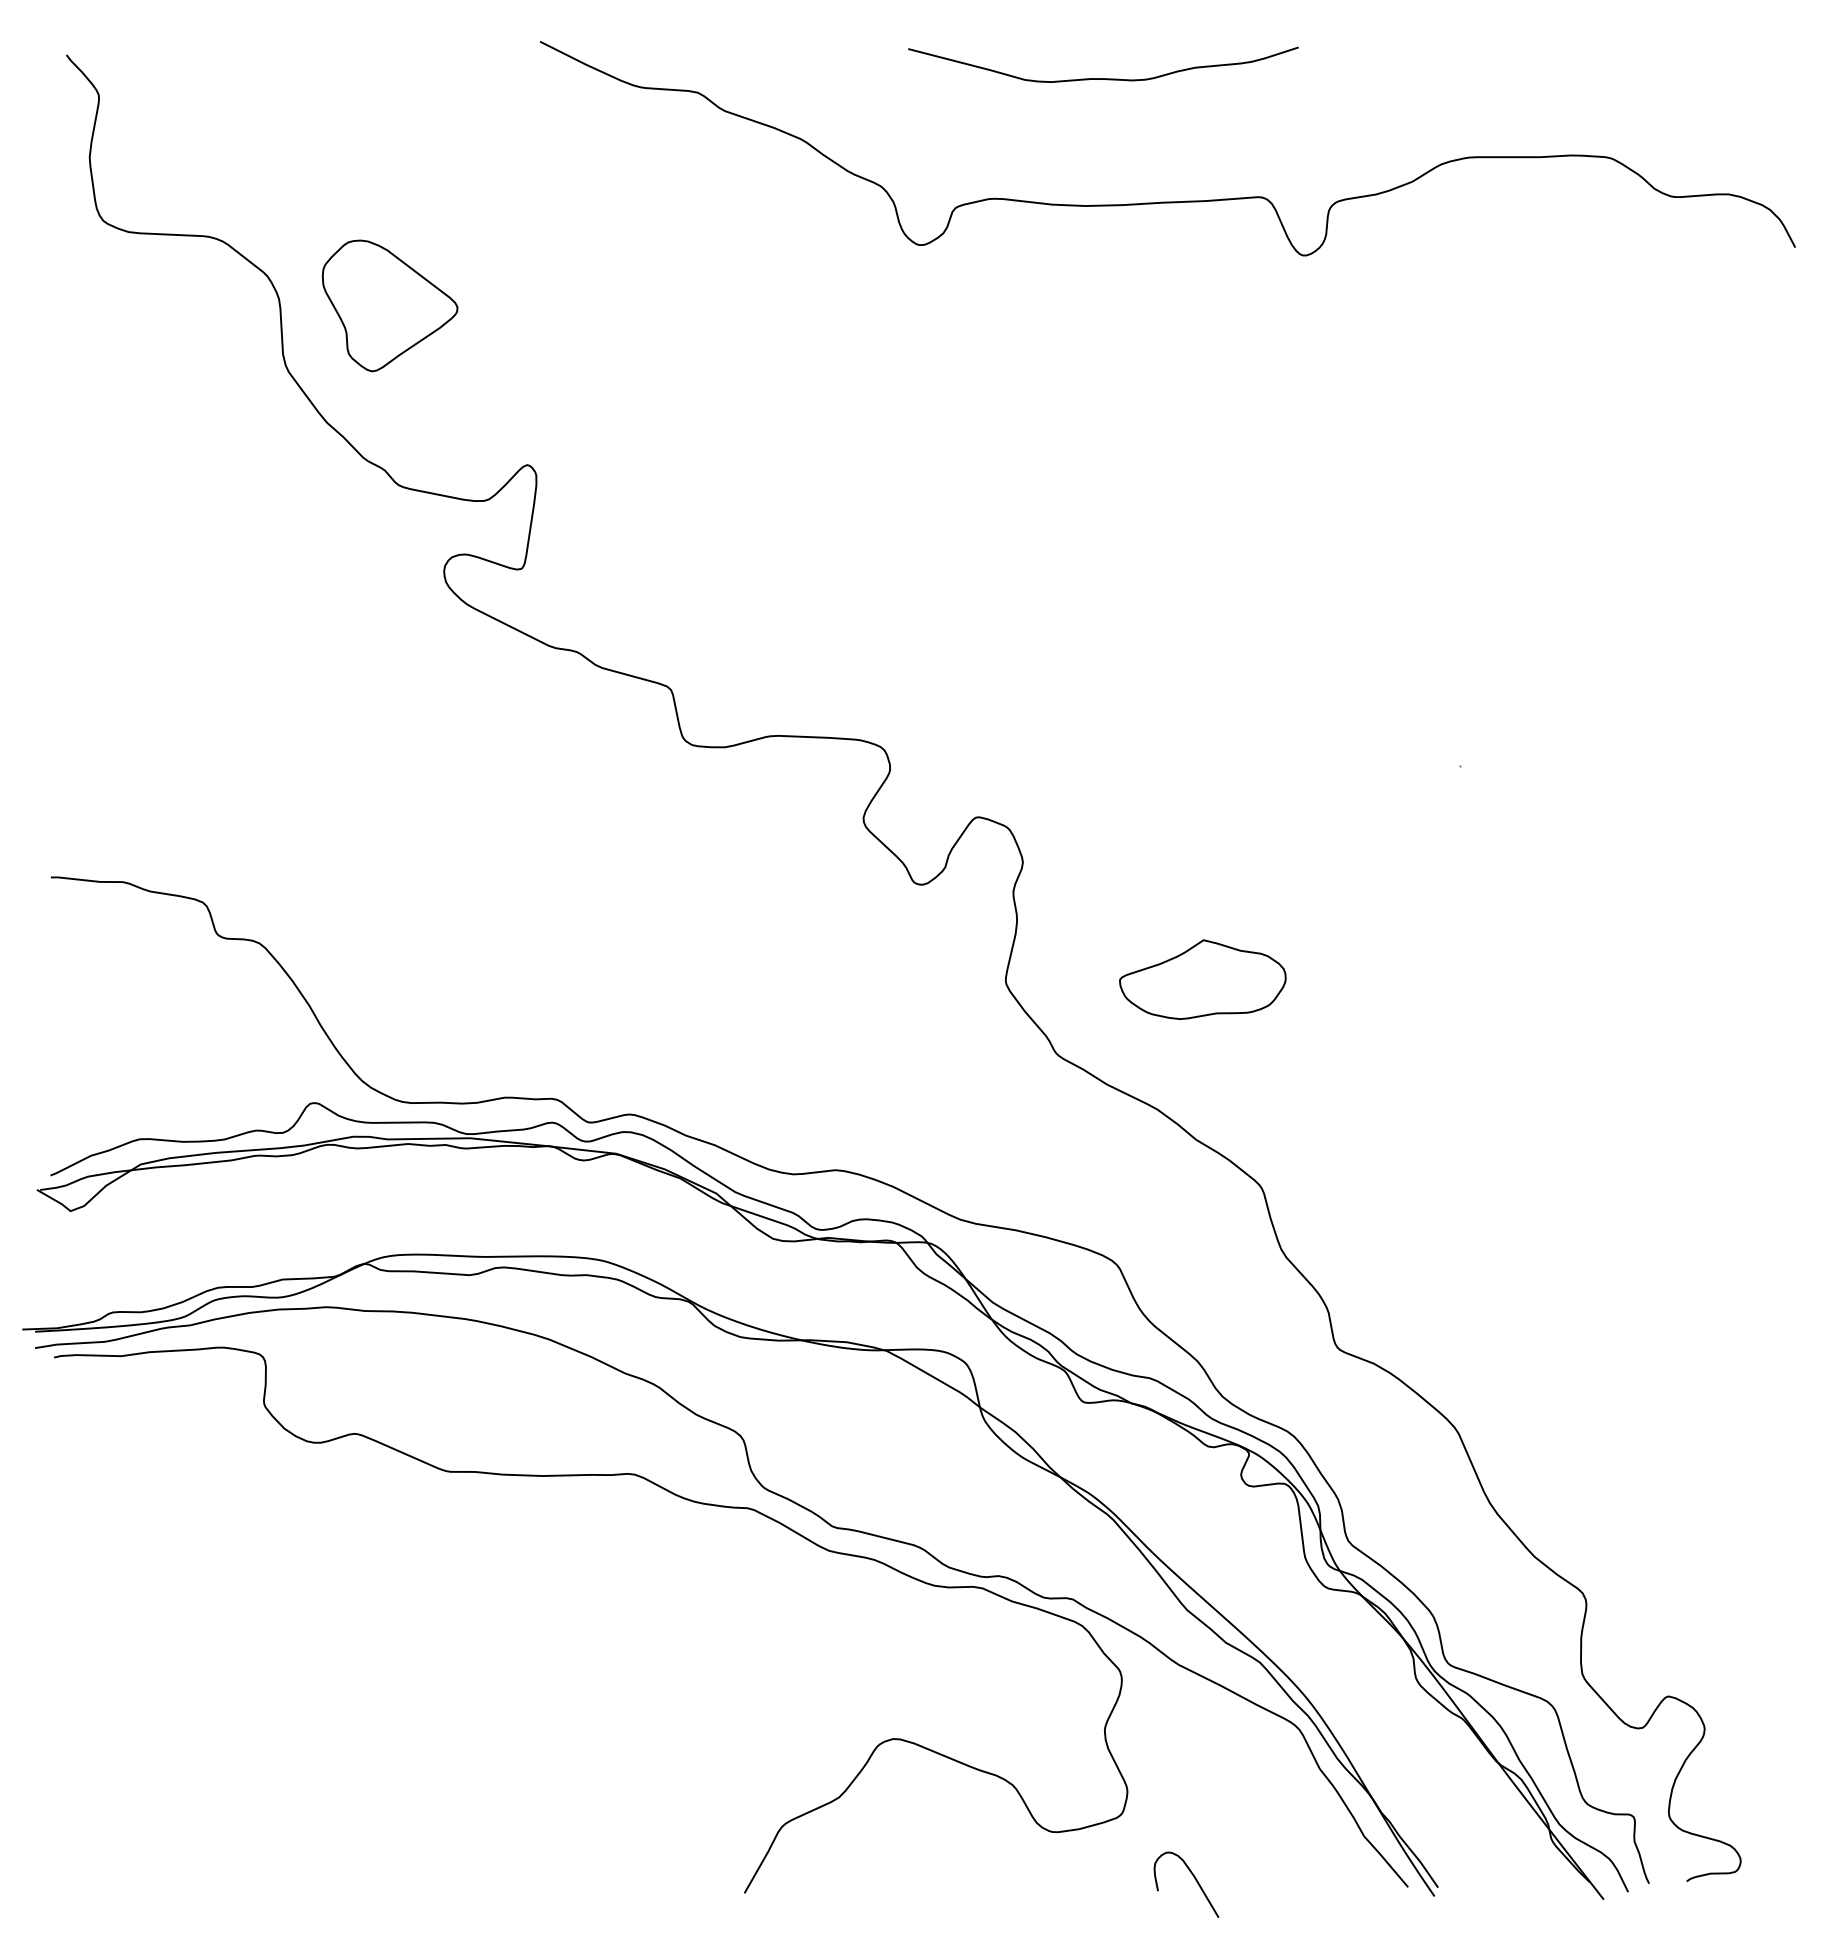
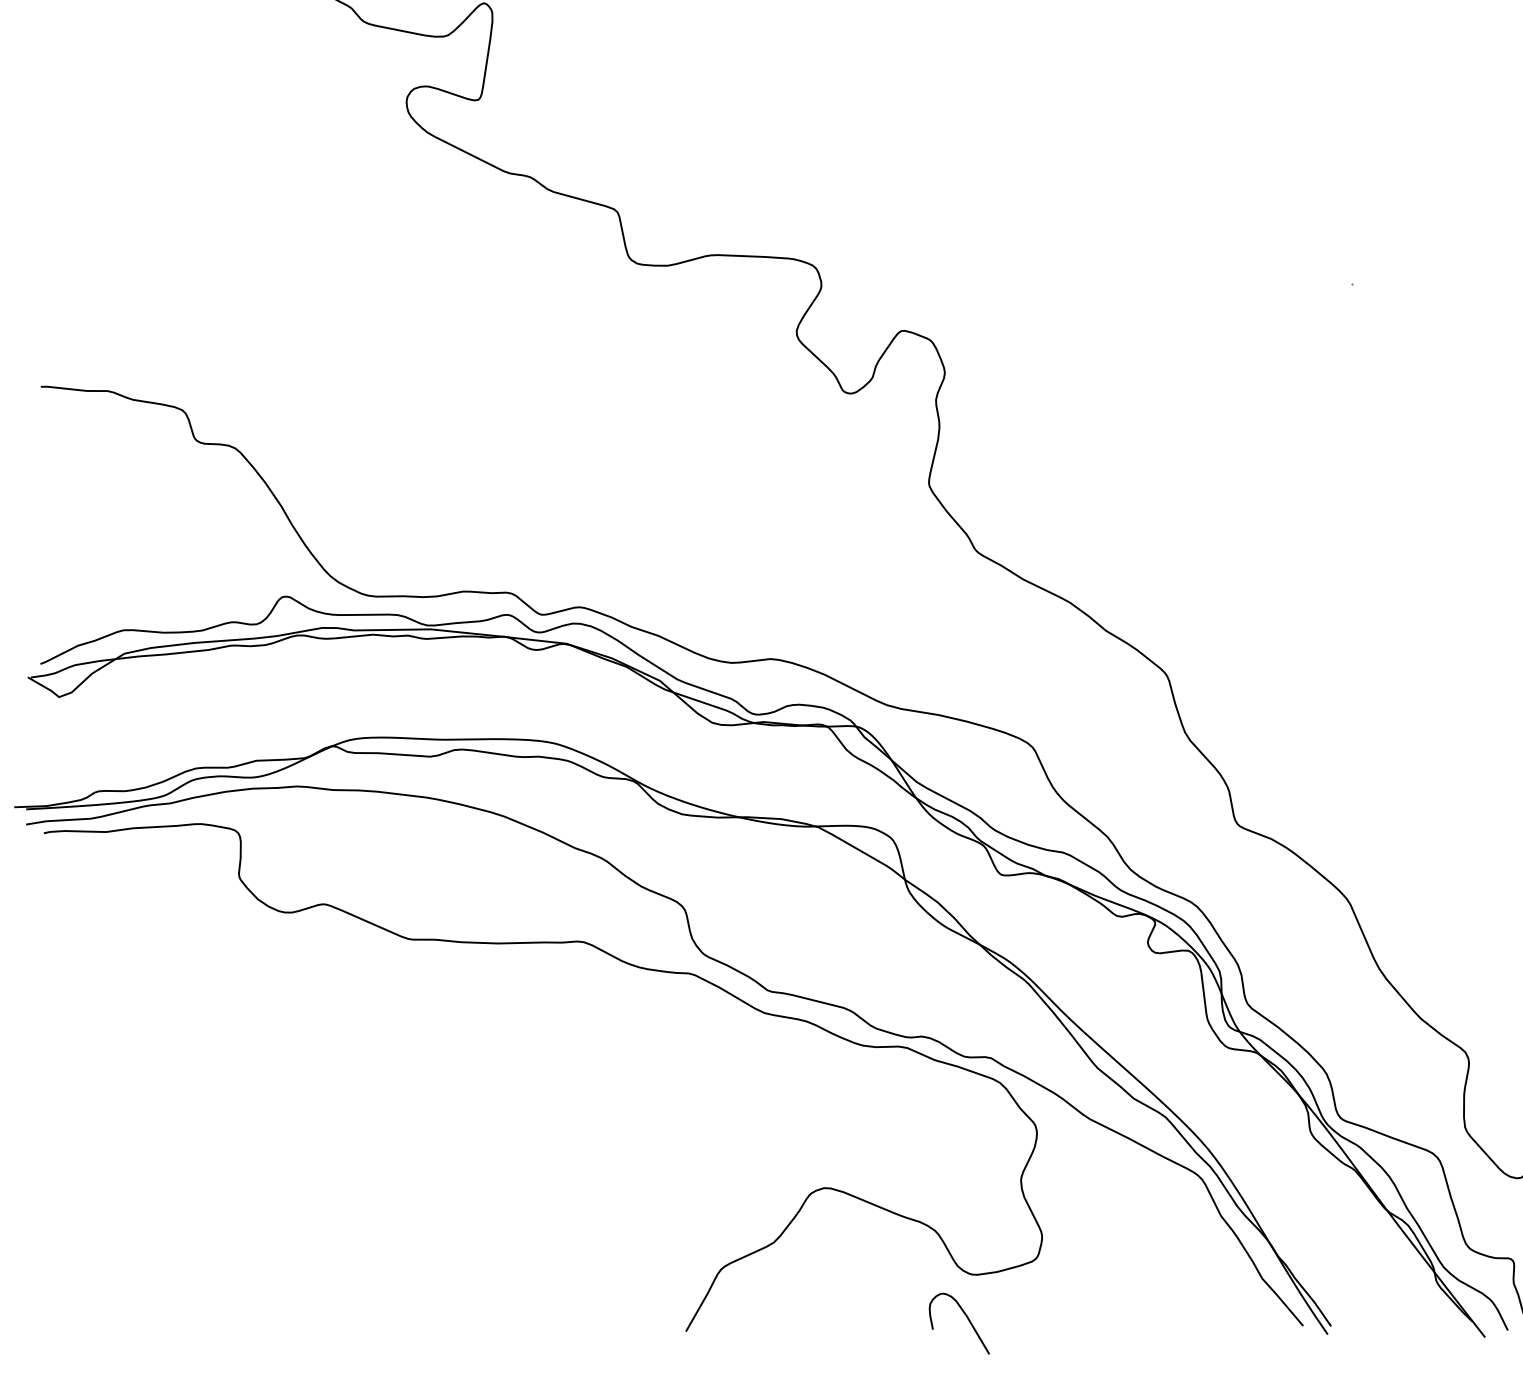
part: (1202, 979) -> (1111, 481), removed
curve: (1195, 1880) -> (967, 1319), moved

